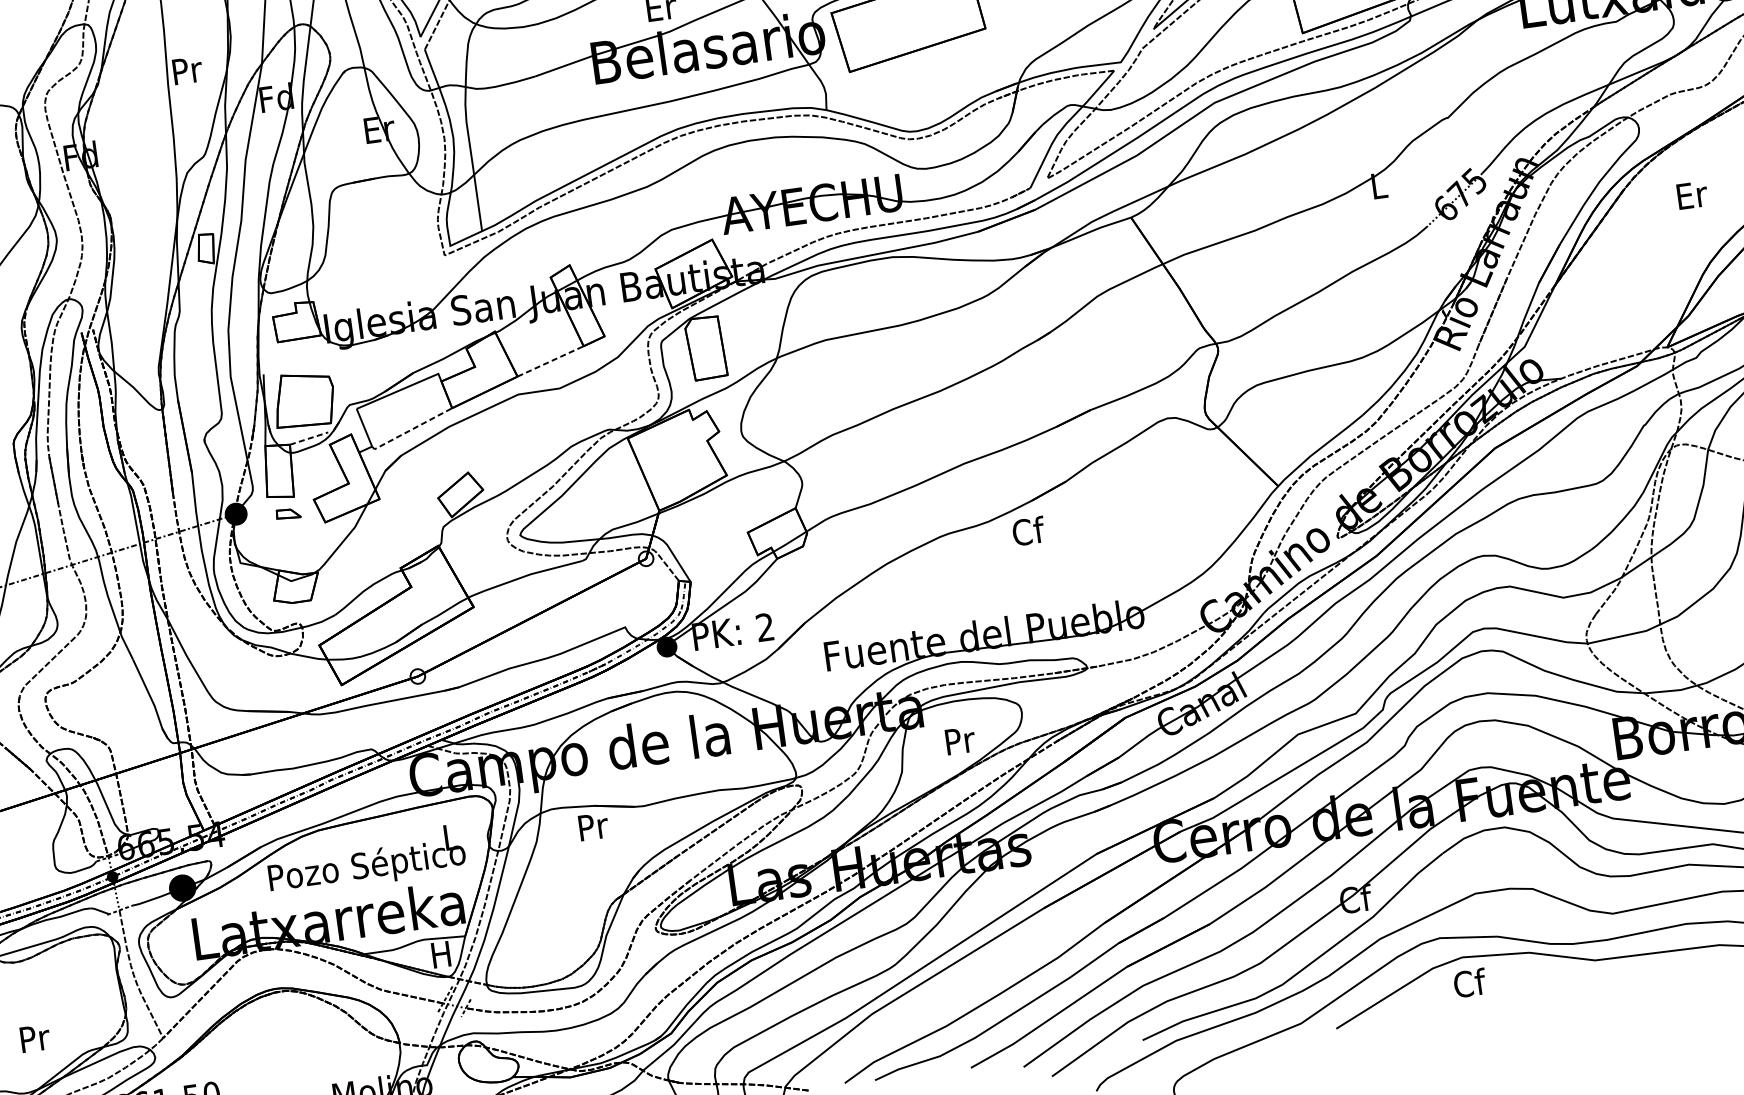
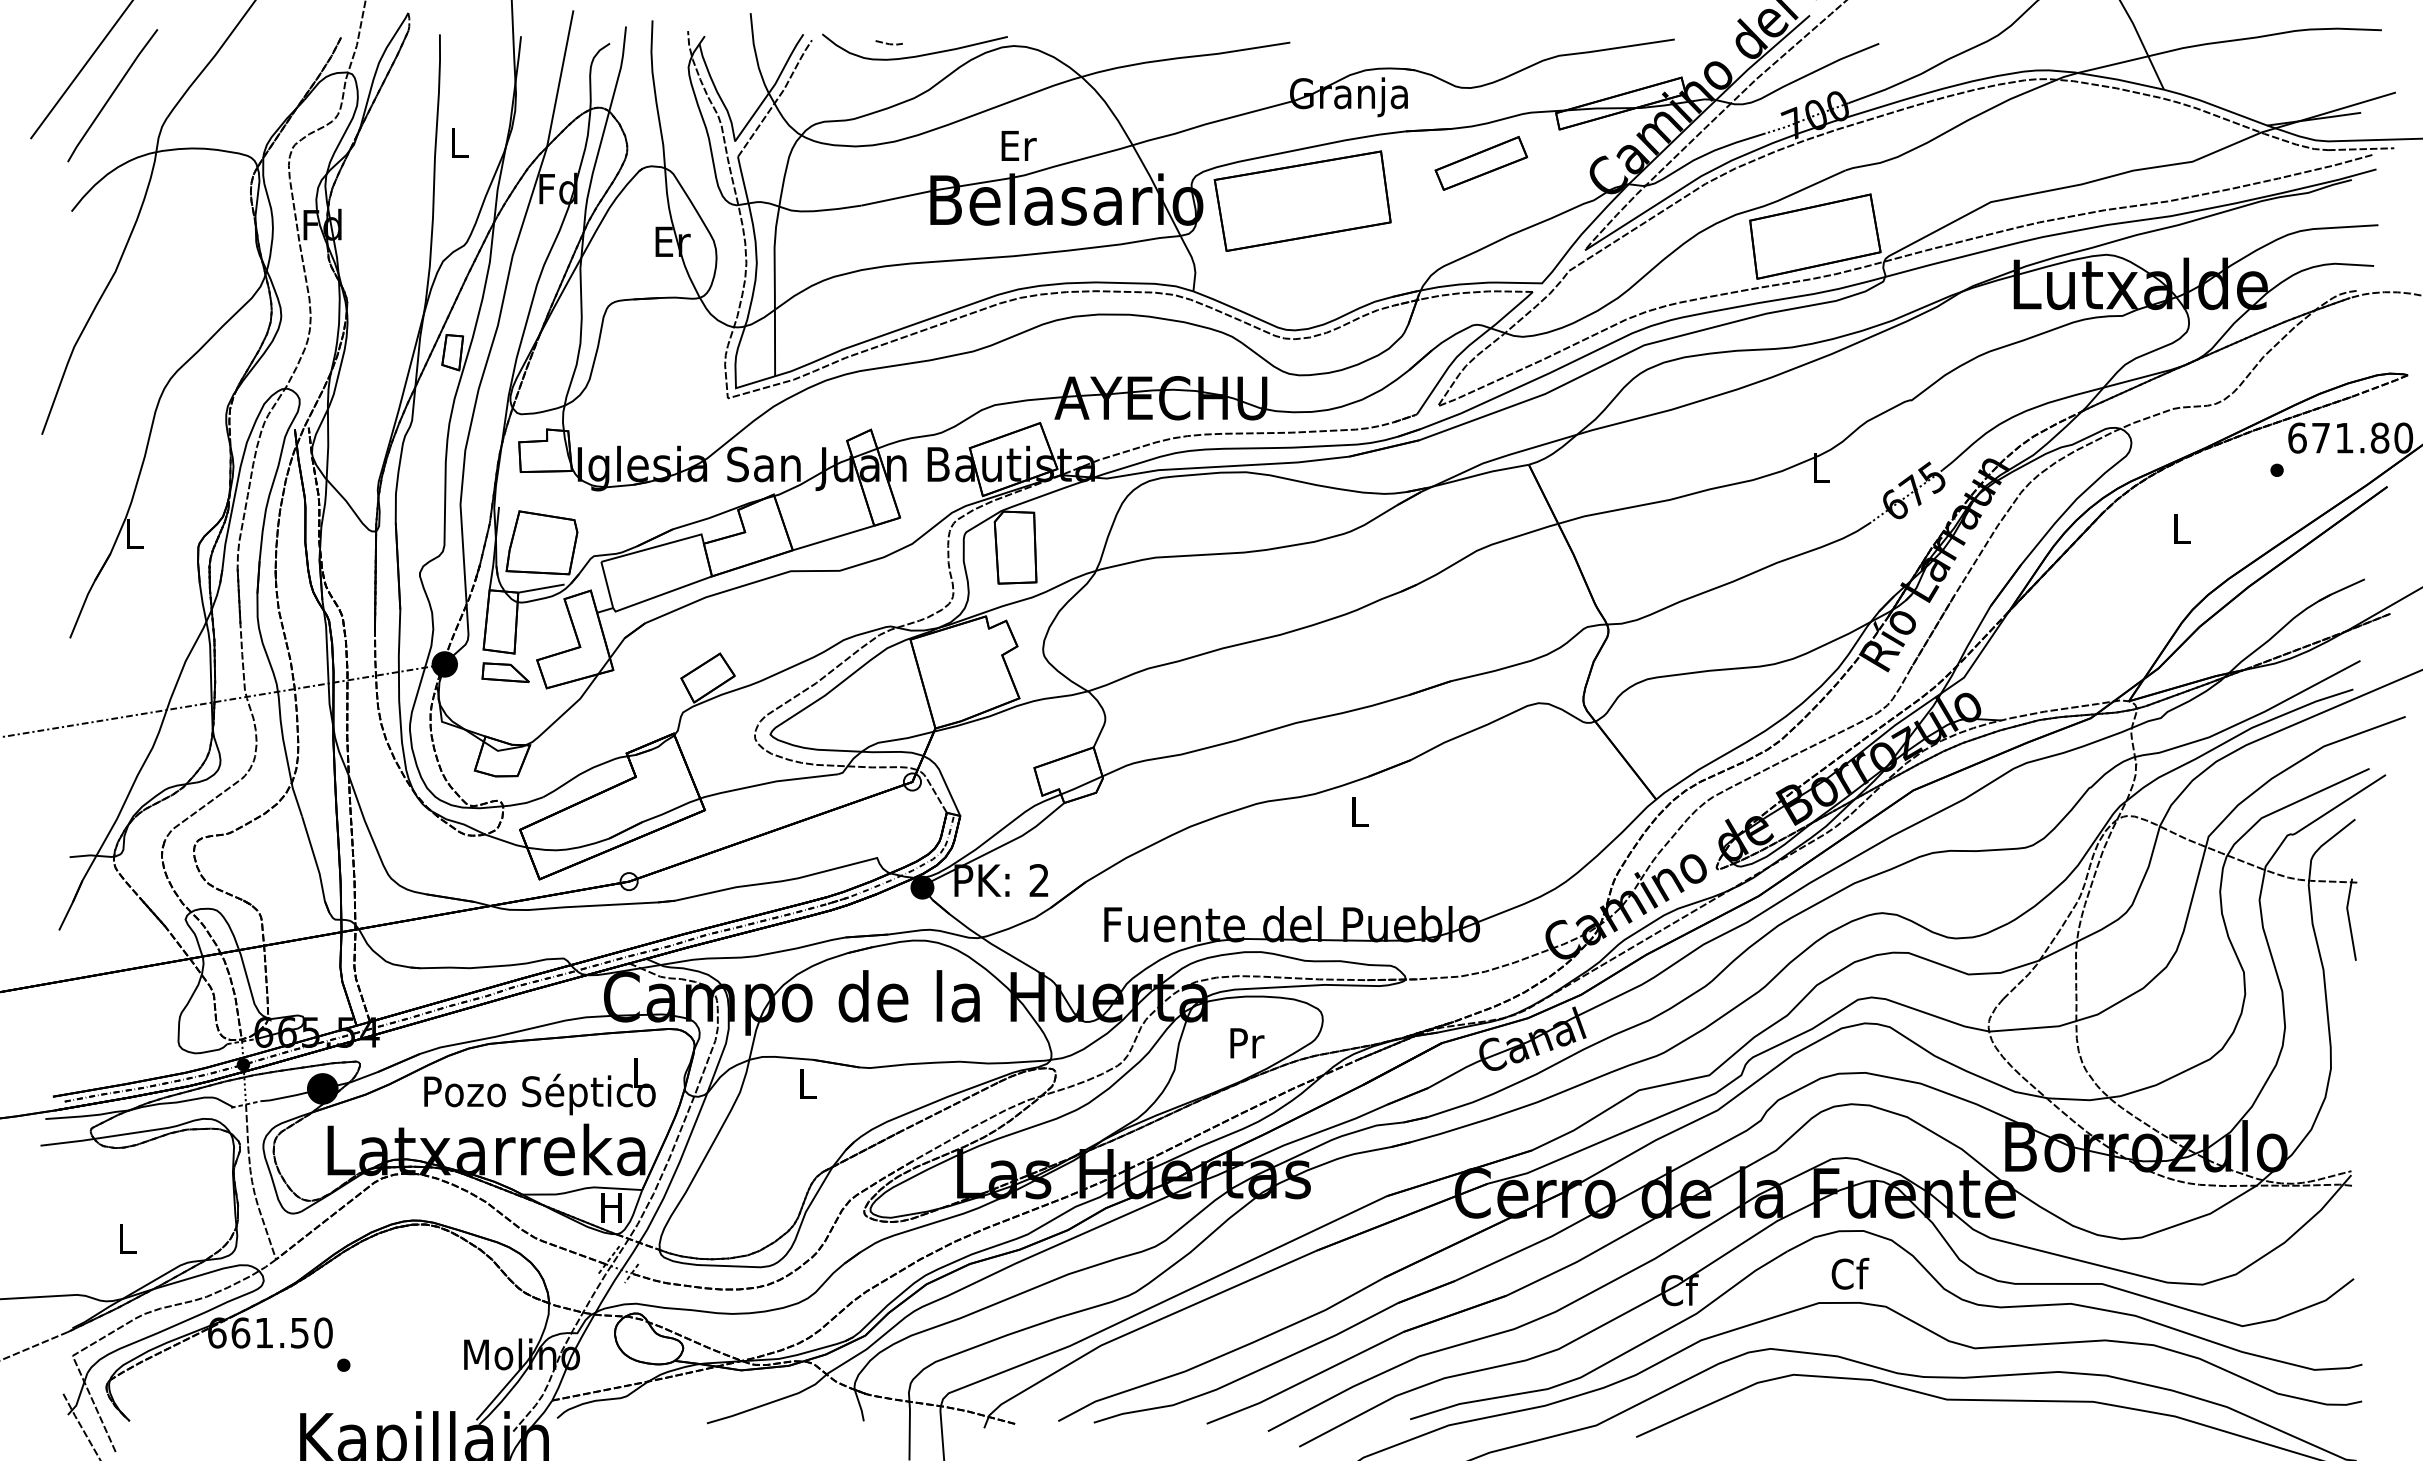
text: (188, 70) -> (460, 142), Pr -> L
text: (1692, 195) -> (2182, 529), Er -> L
line: (550, 361) -> (833, 538), dashed -> solid
line: (411, 429) -> (661, 594), dashed -> solid
line: (309, 438) -> (541, 588), dashed -> solid
part: (288, 513) -> (505, 672), size x1.67
text: (1028, 531) -> (1359, 811), Cf -> L
text: (593, 826) -> (808, 1083), Pr -> L
text: (1470, 982) -> (1850, 1273), moved
text: (35, 1038) -> (128, 1239), Pr -> L

